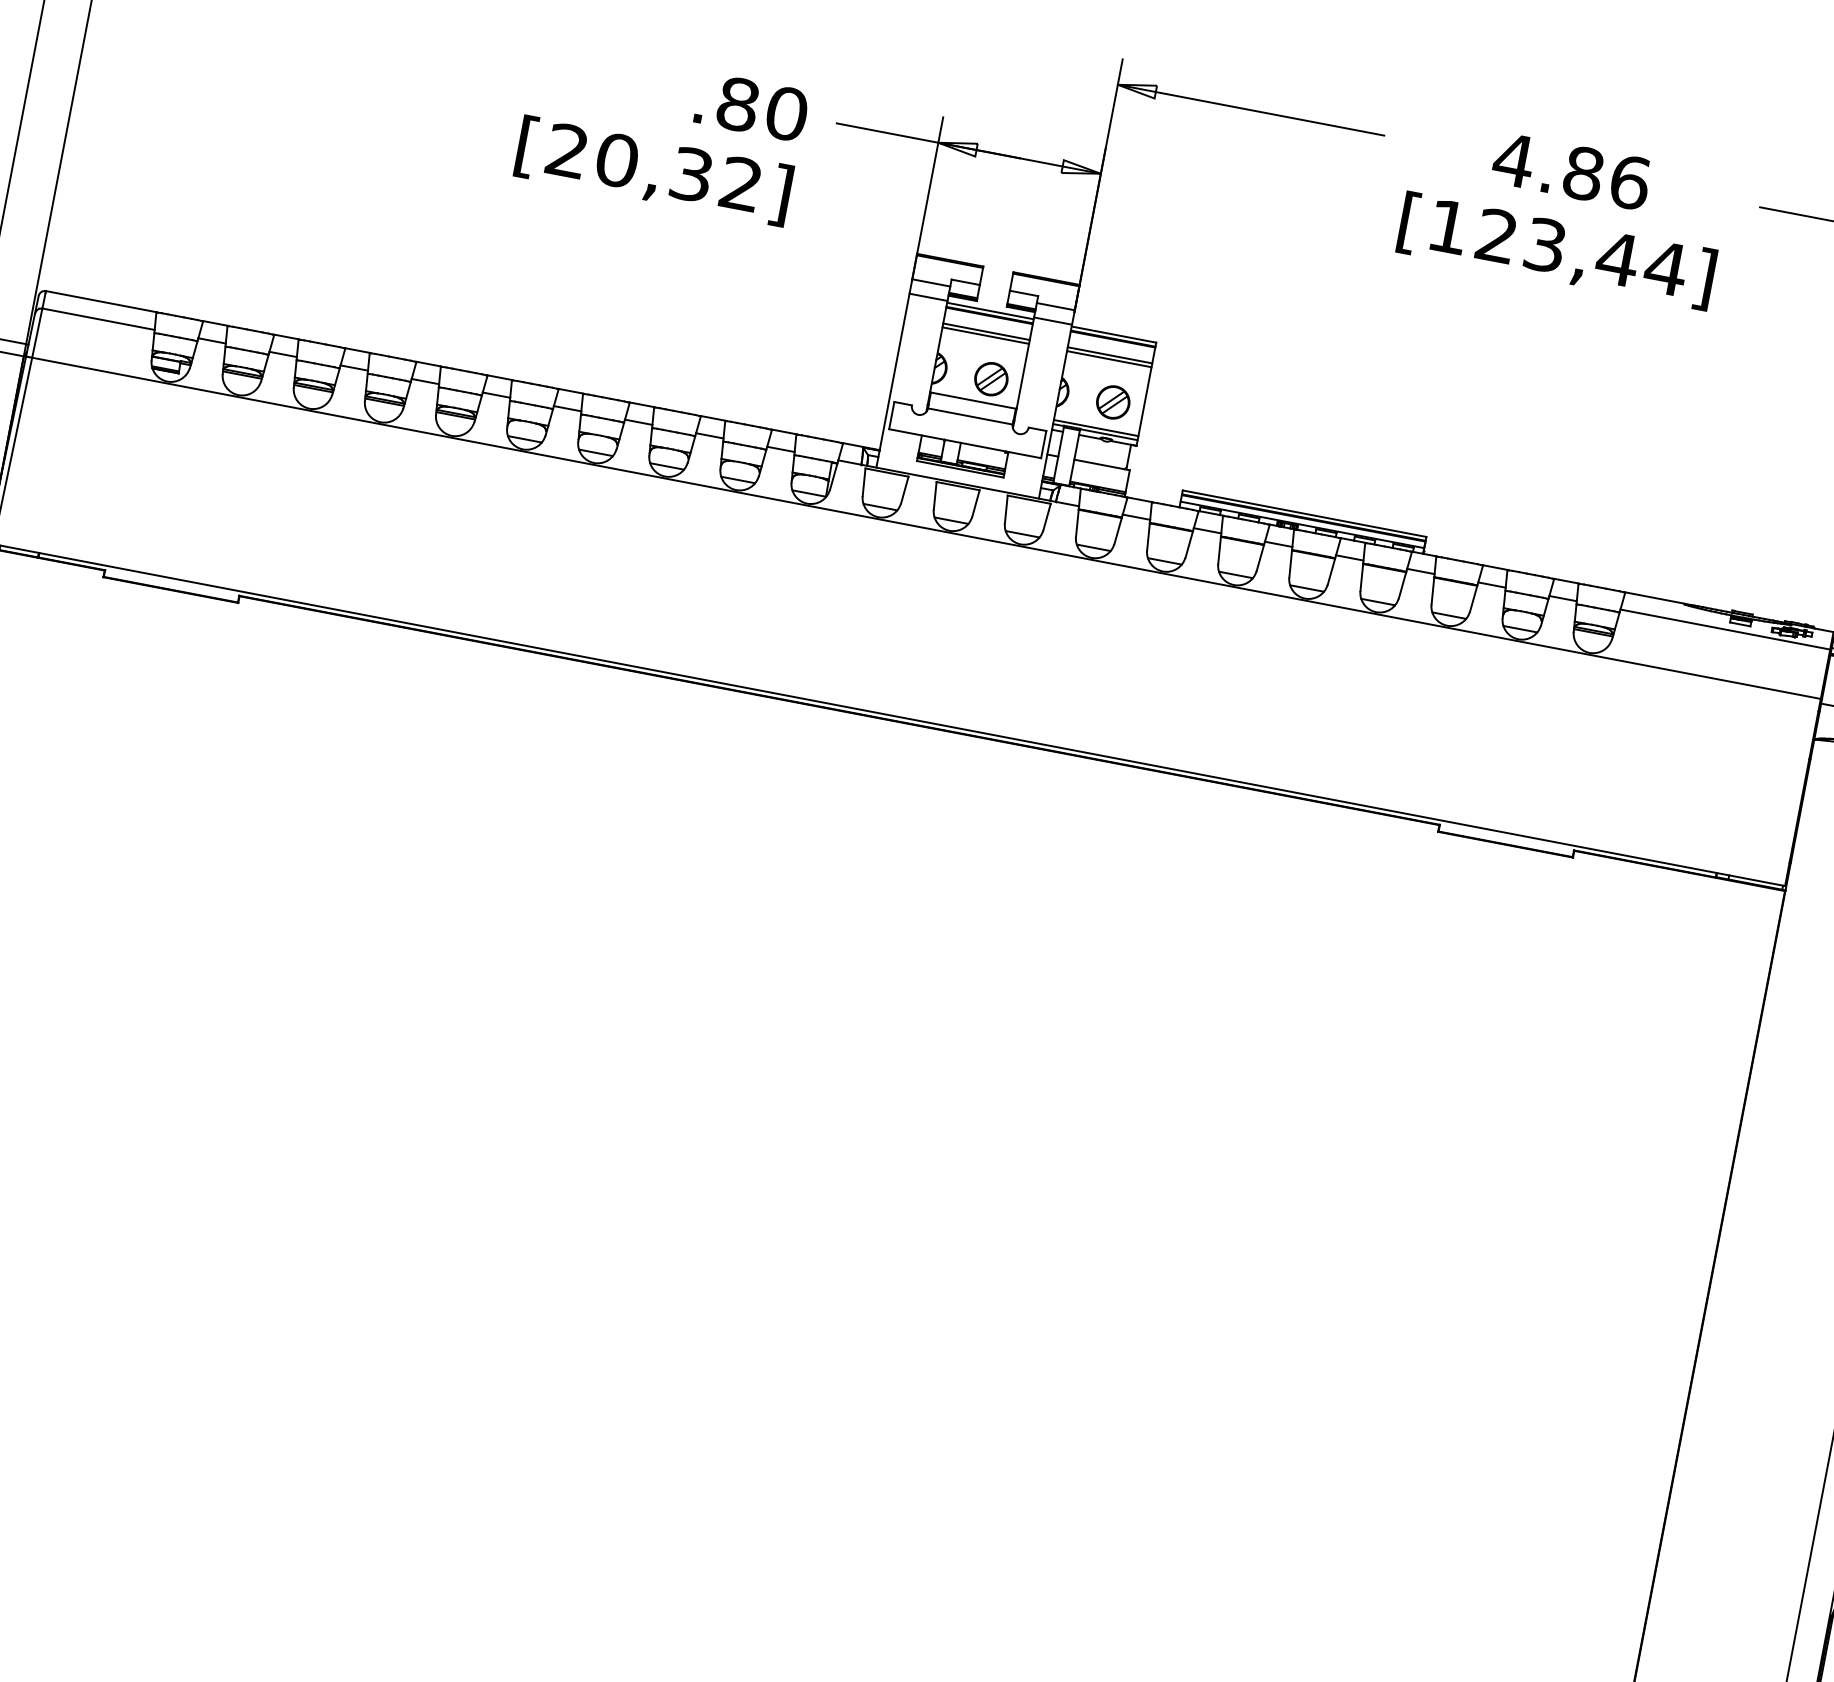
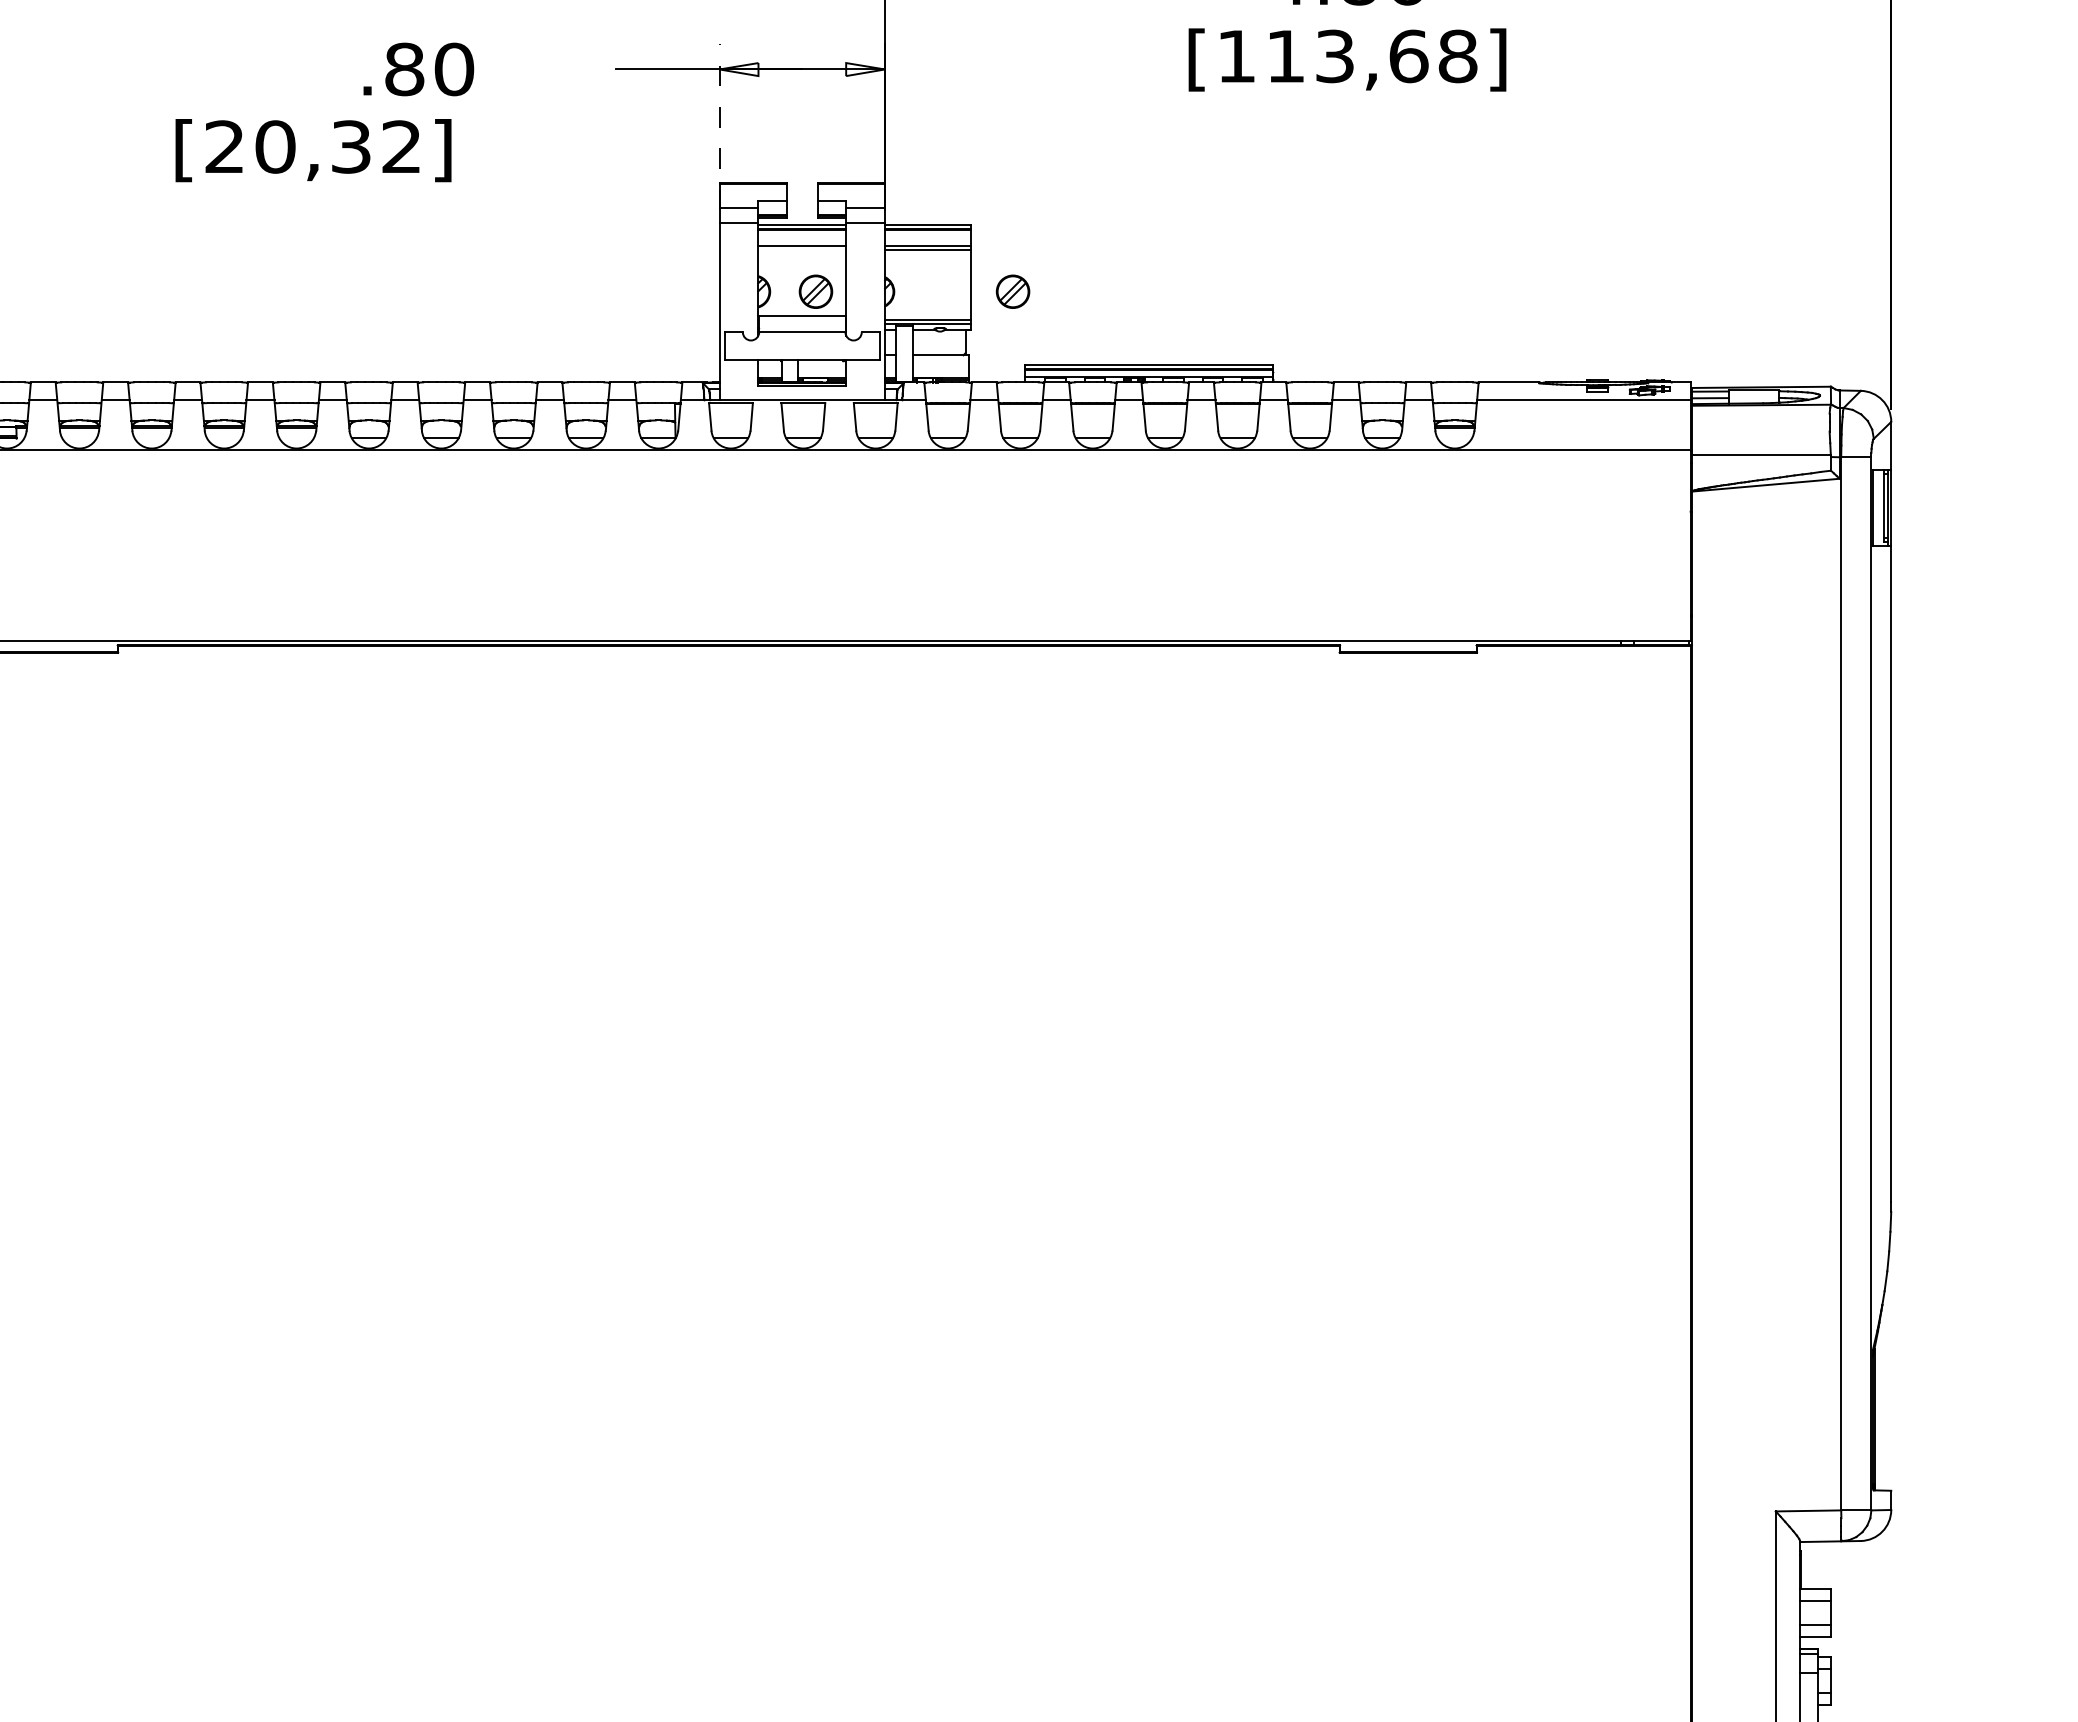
text: (751, 107) -> (418, 69), moved
text: (653, 170) -> (313, 150), moved
line: (927, 198) -> (719, 126), solid -> dashed
text: (1582, 252) -> (1372, 56), [123,44] -> [113,68]
line: (985, 336) -> (802, 250), removed
part: (1112, 402) -> (1012, 291), moved

